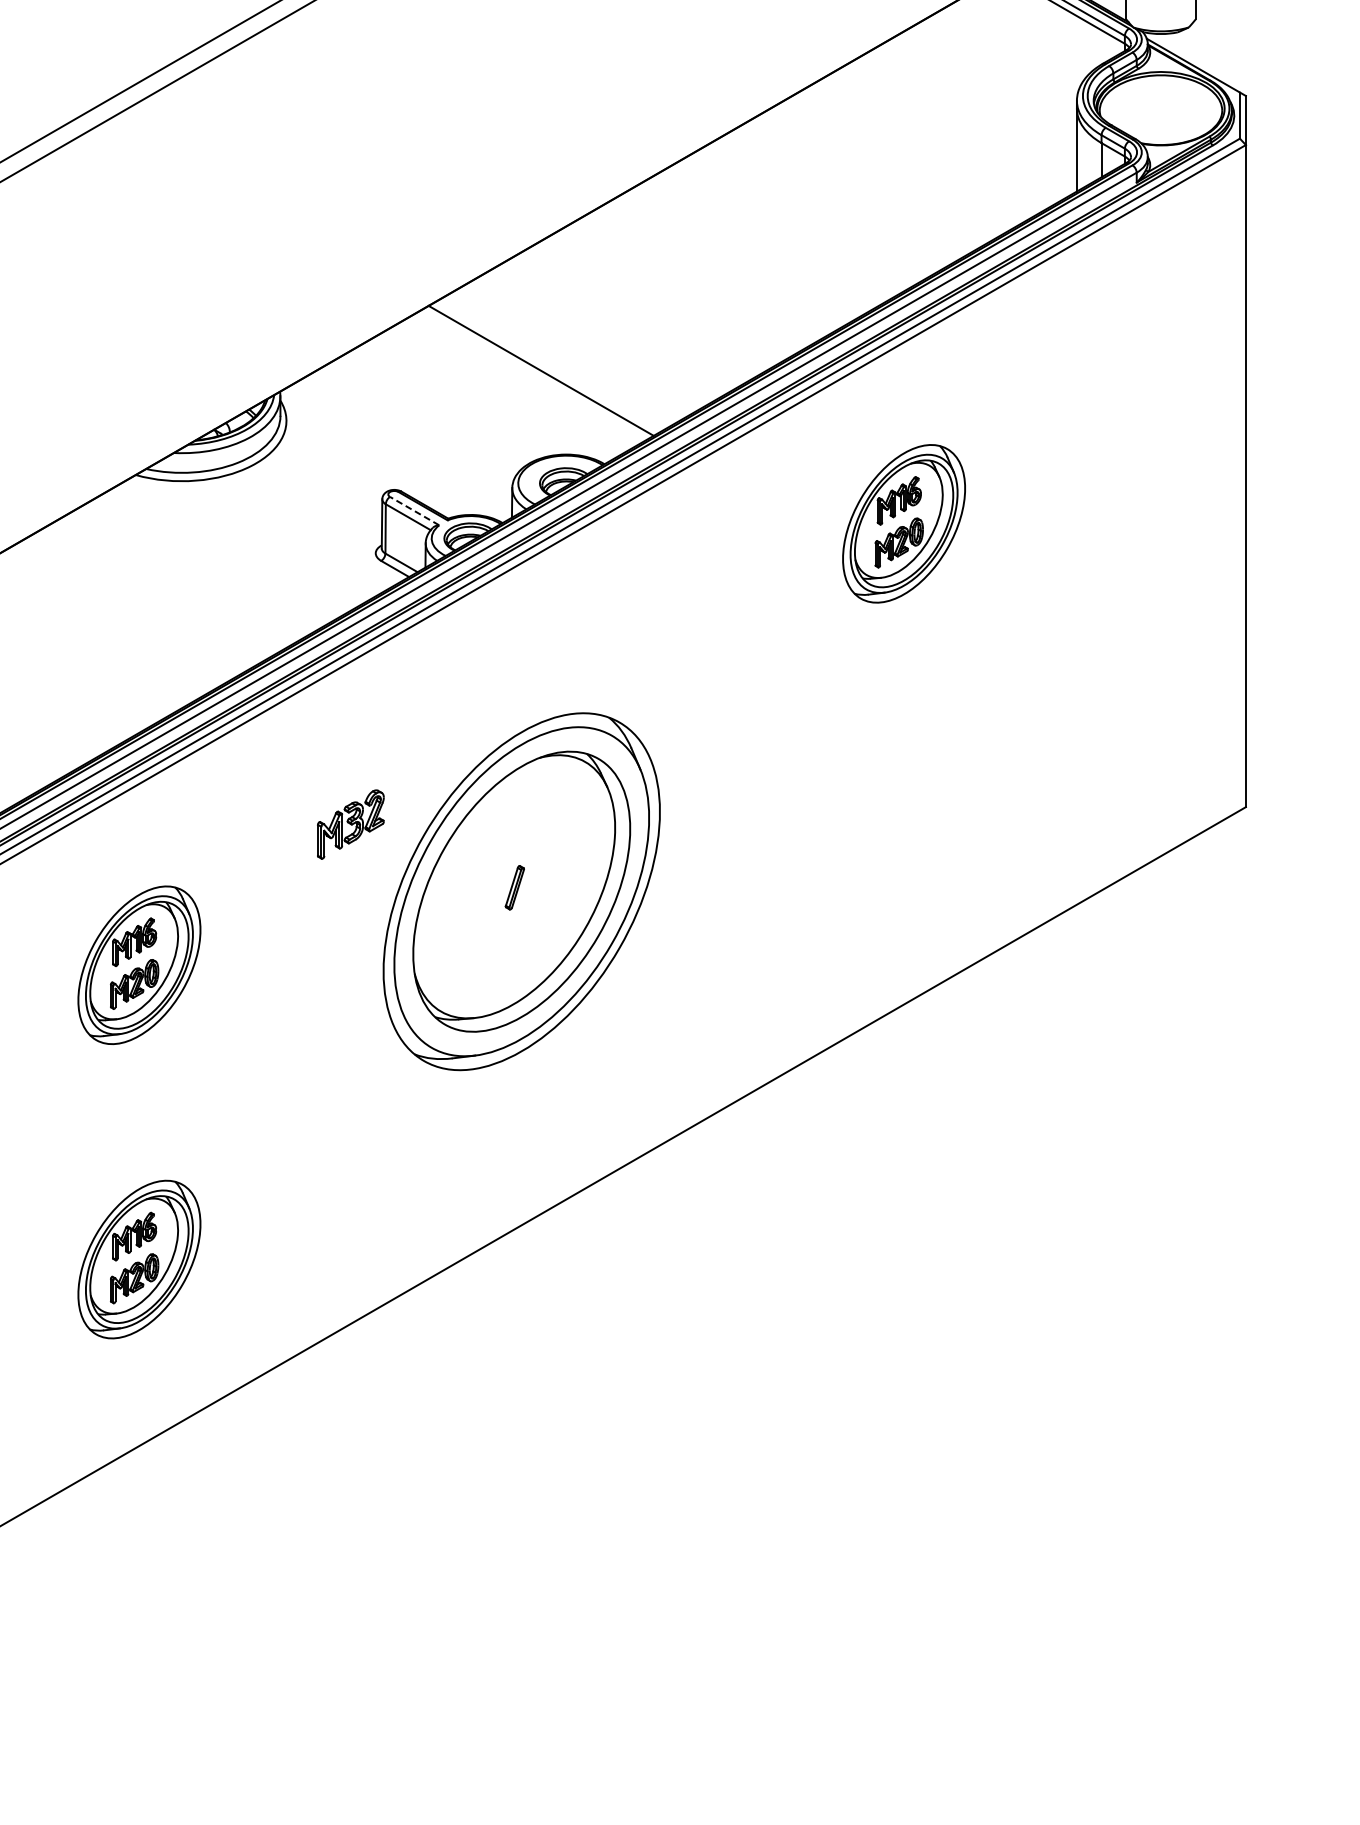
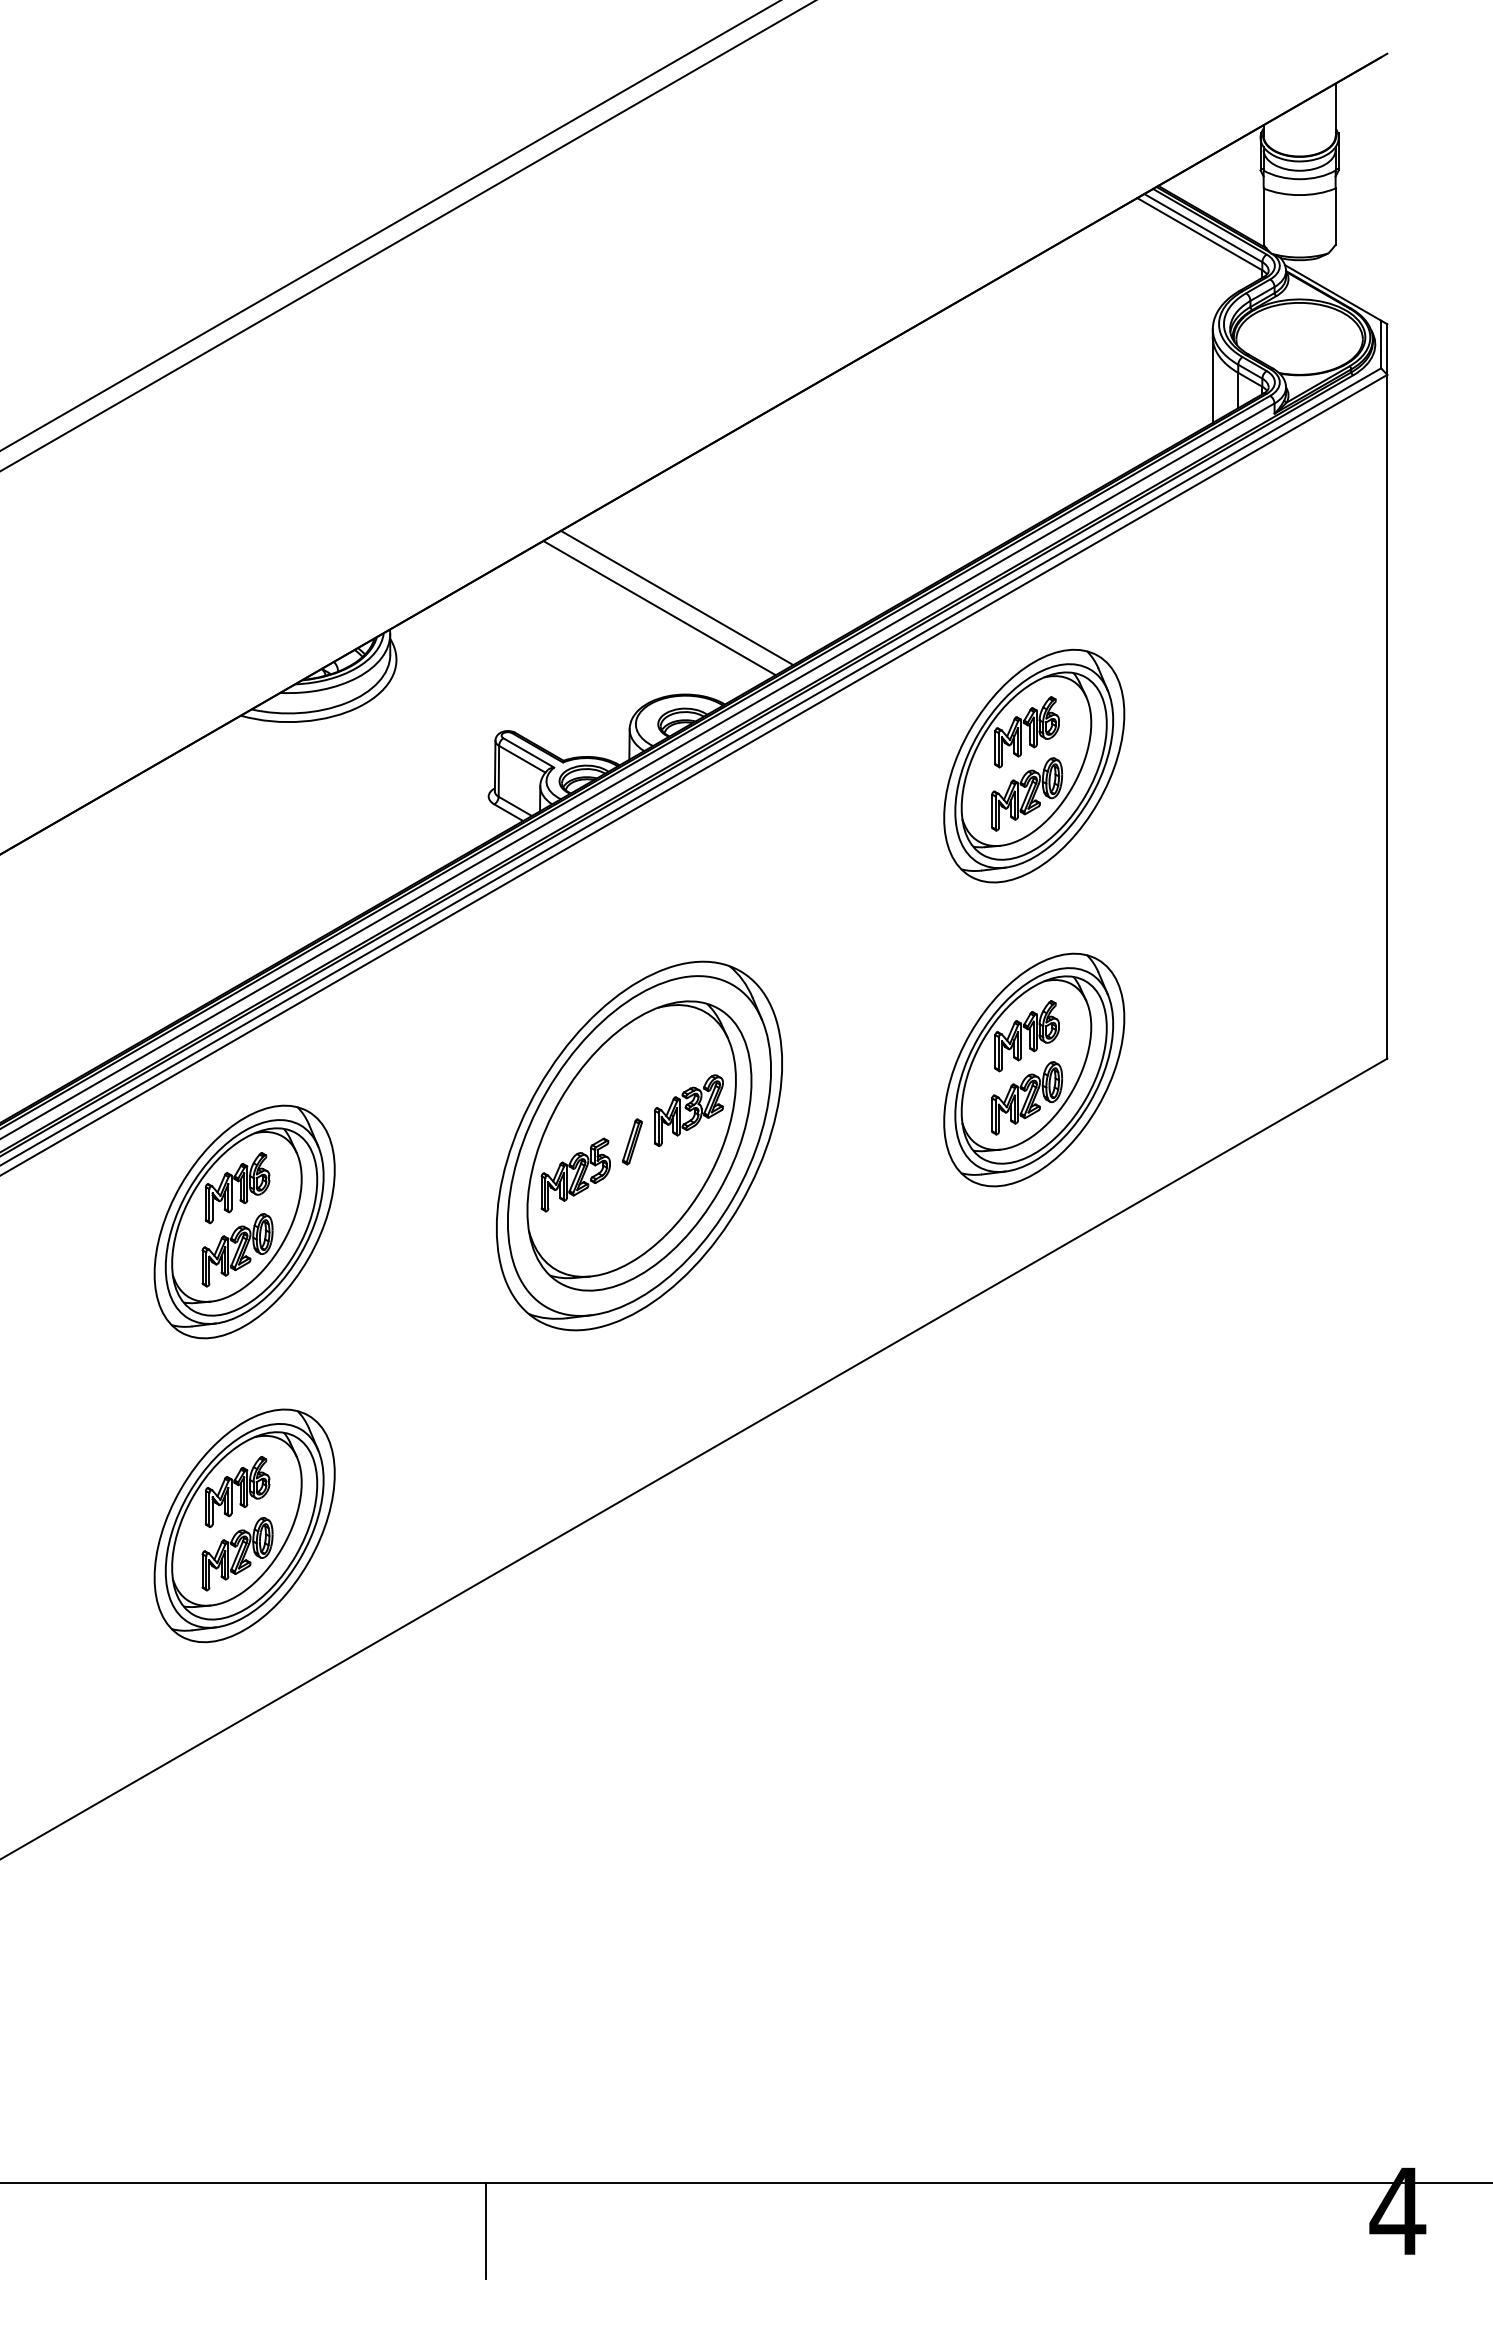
line: (557, 360) -> (676, 597), added
line: (414, 510) -> (528, 752), dashed -> solid
part: (904, 523) -> (1034, 765), size x1.43
part: (904, 817) -> (1034, 1069), added
part: (350, 824) -> (688, 1110), moved
part: (459, 919) -> (575, 1174), added
part: (139, 964) -> (244, 1221), size x1.43
part: (139, 1259) -> (244, 1525), size x1.43

